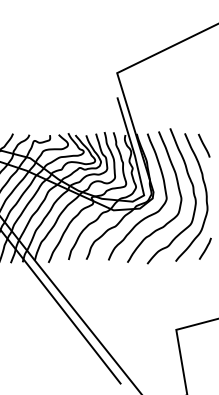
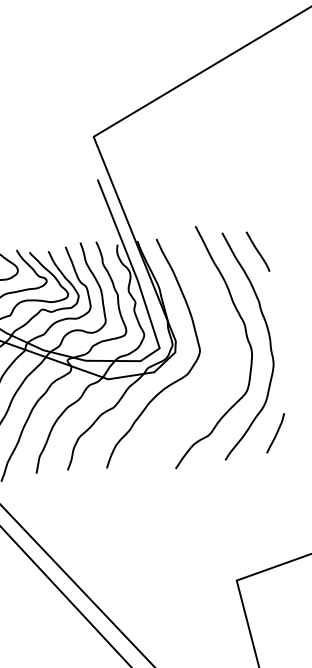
curve: (178, 191) -> (219, 336), removed

